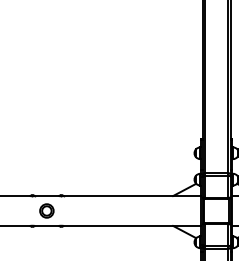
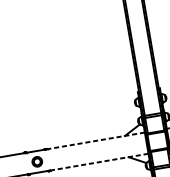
line: (132, 196) -> (96, 141), solid -> dashed
line: (132, 225) -> (99, 161), solid -> dashed

